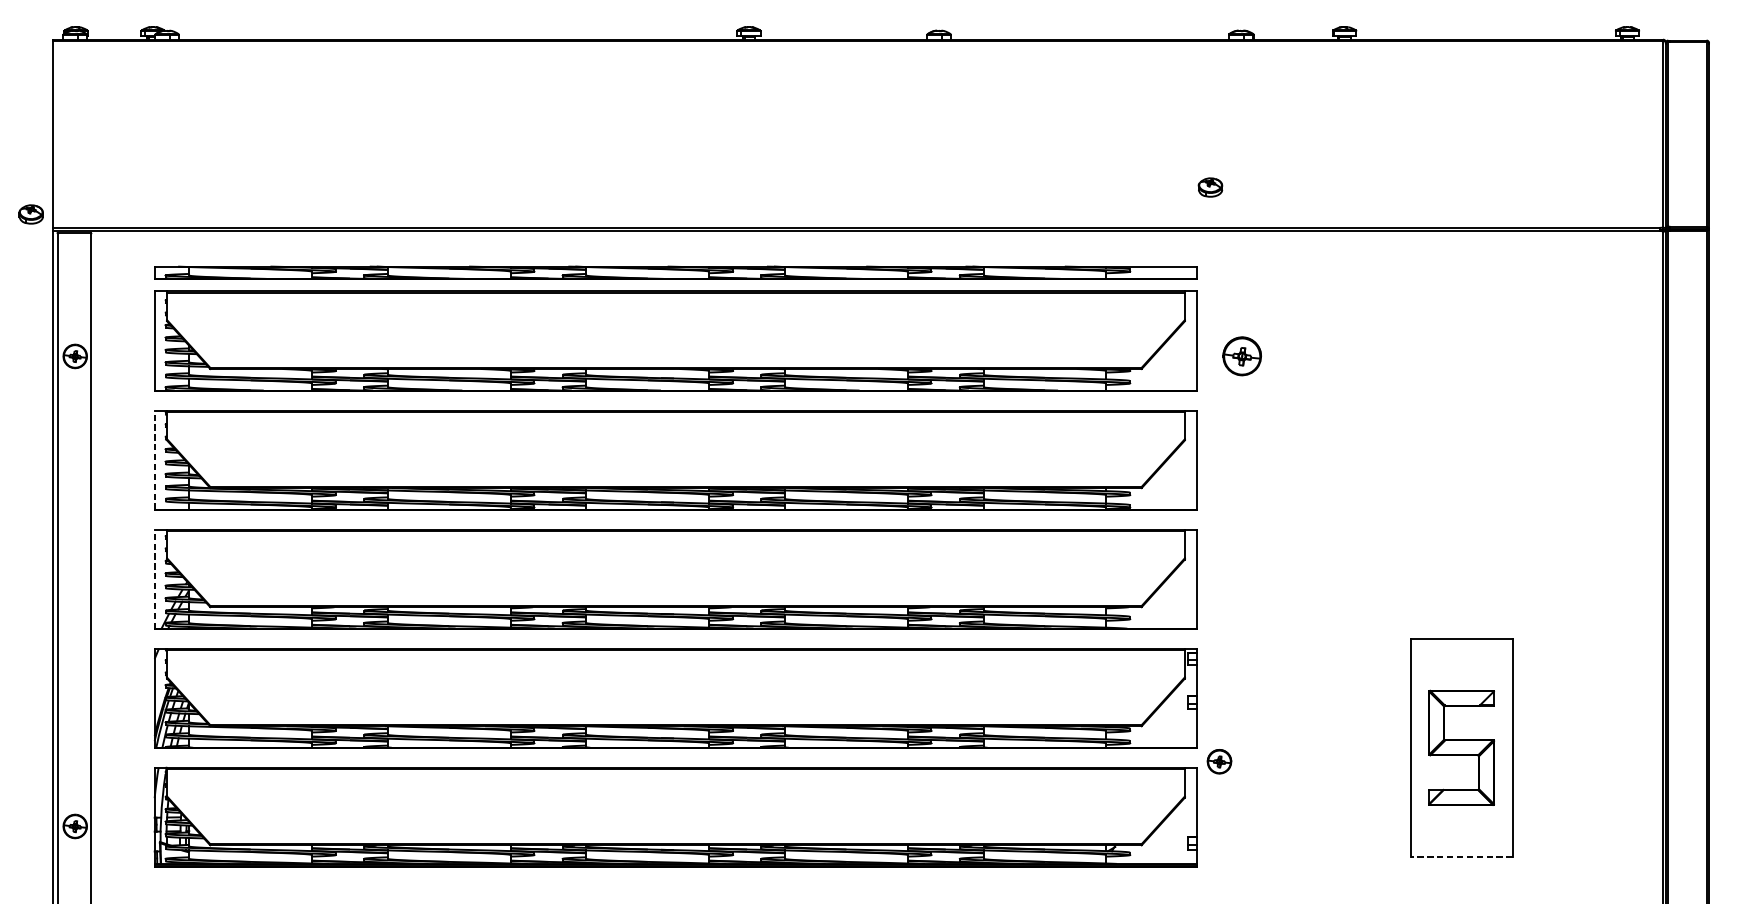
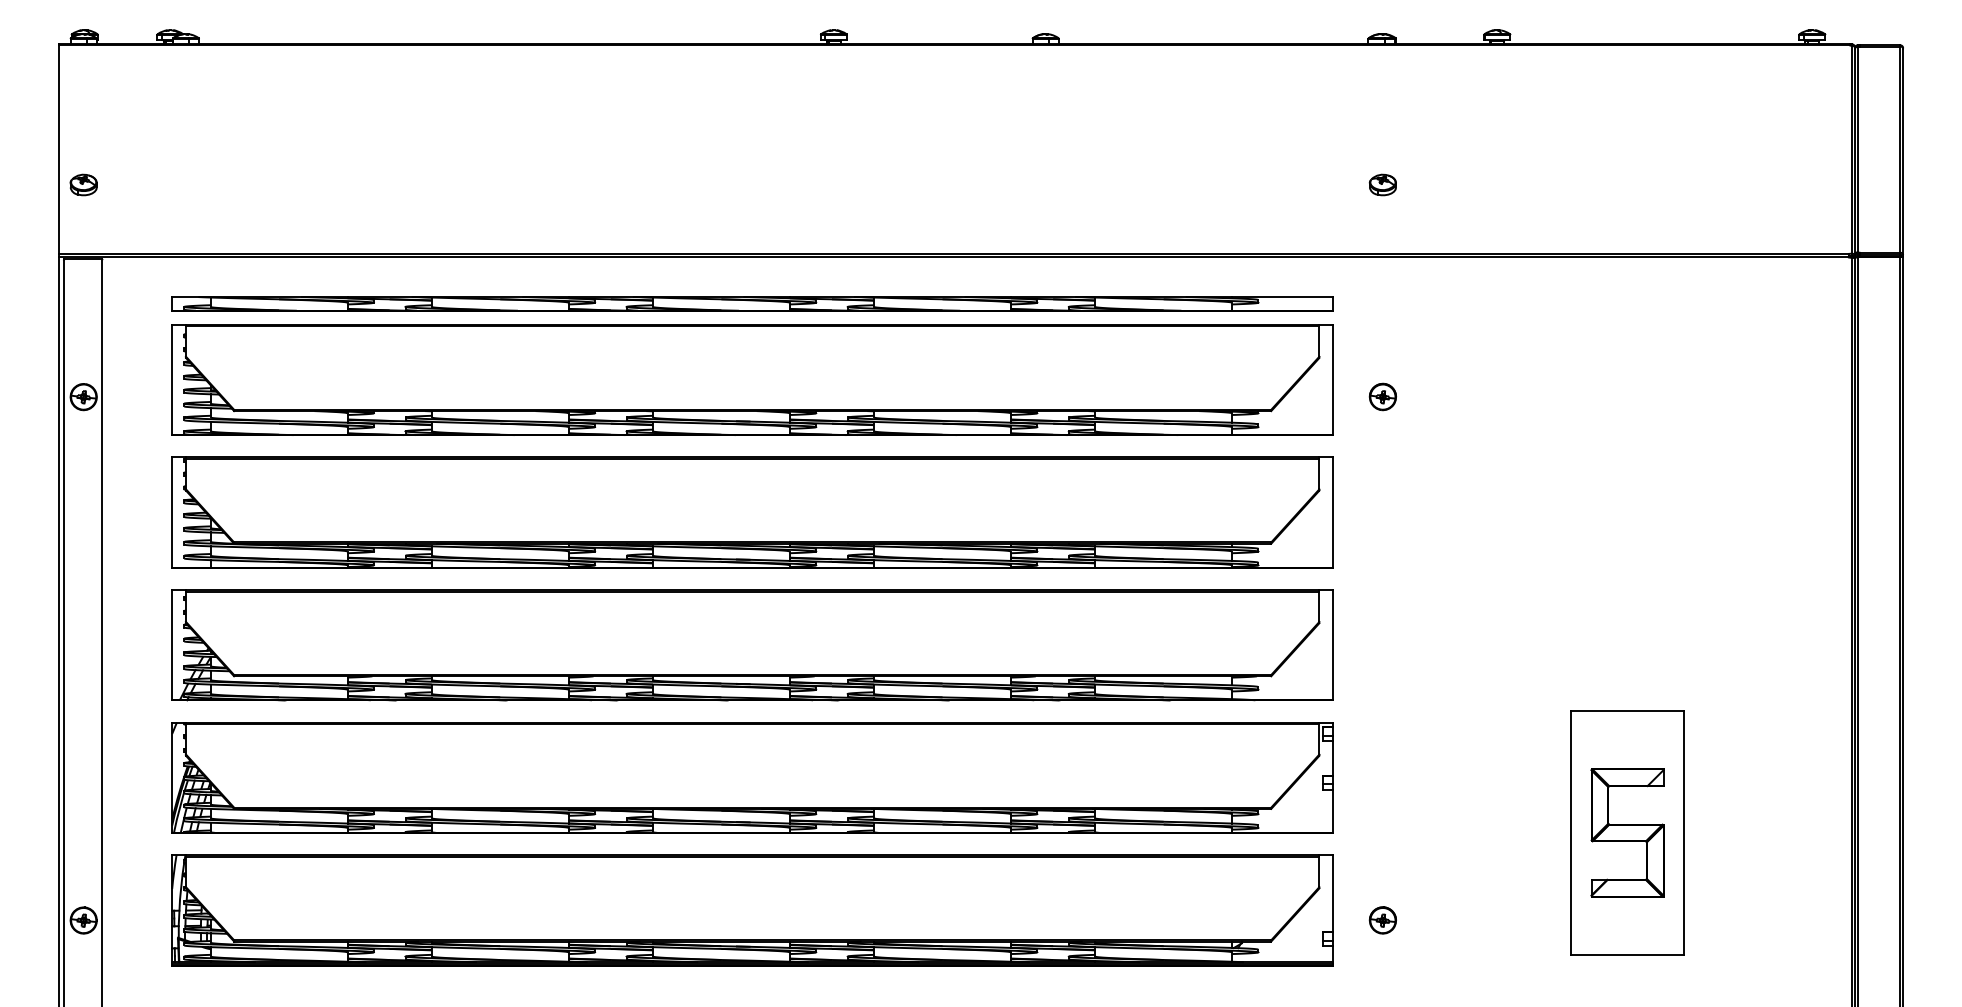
part: (1210, 187) -> (1382, 184), moved
part: (31, 214) -> (83, 184), moved
part: (1241, 355) -> (1382, 396), size x0.62
line: (154, 460) -> (172, 512), dashed -> solid
line: (154, 578) -> (172, 644), dashed -> solid
part: (1219, 761) -> (1382, 920), moved
line: (1461, 856) -> (1627, 954), dashed -> solid

